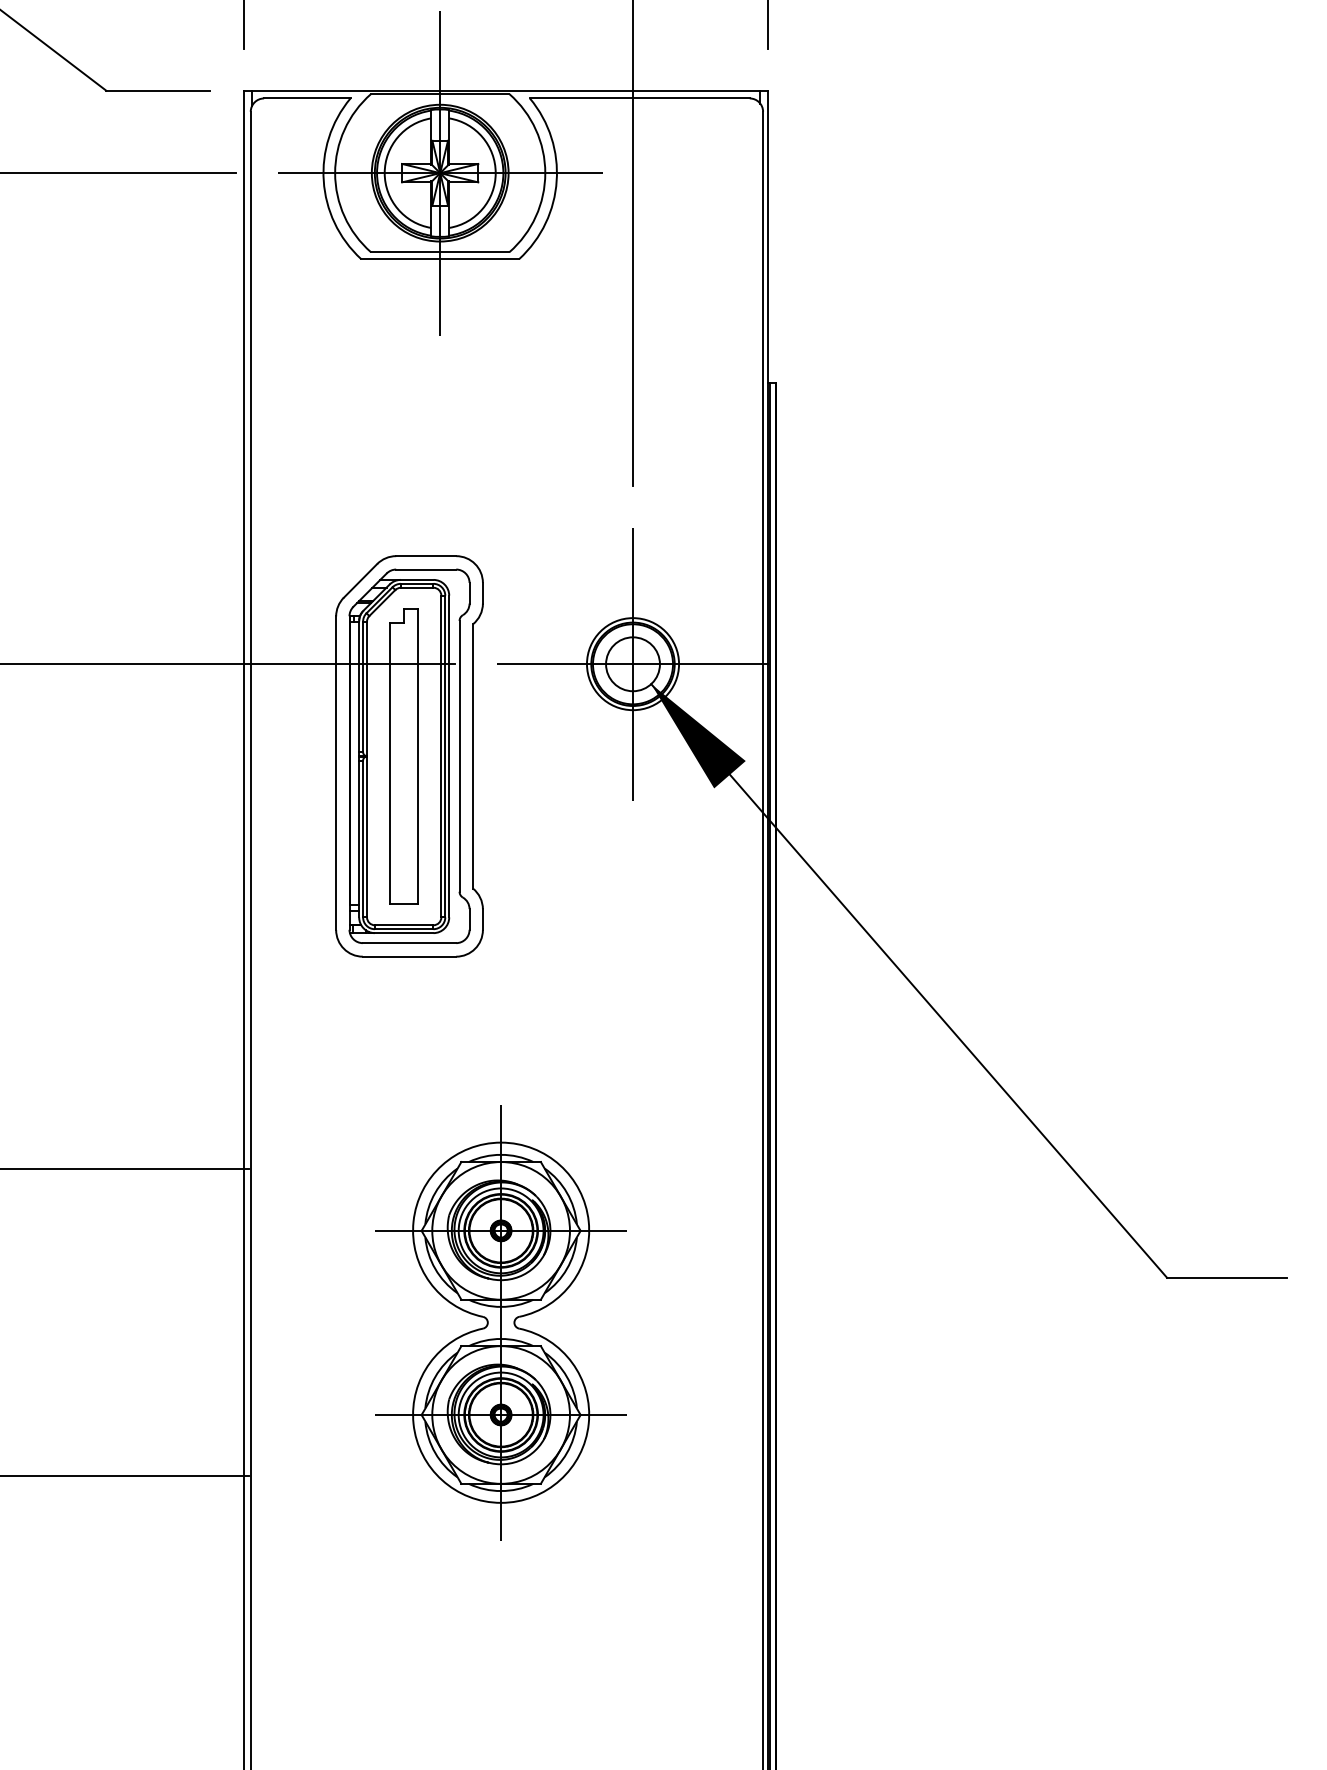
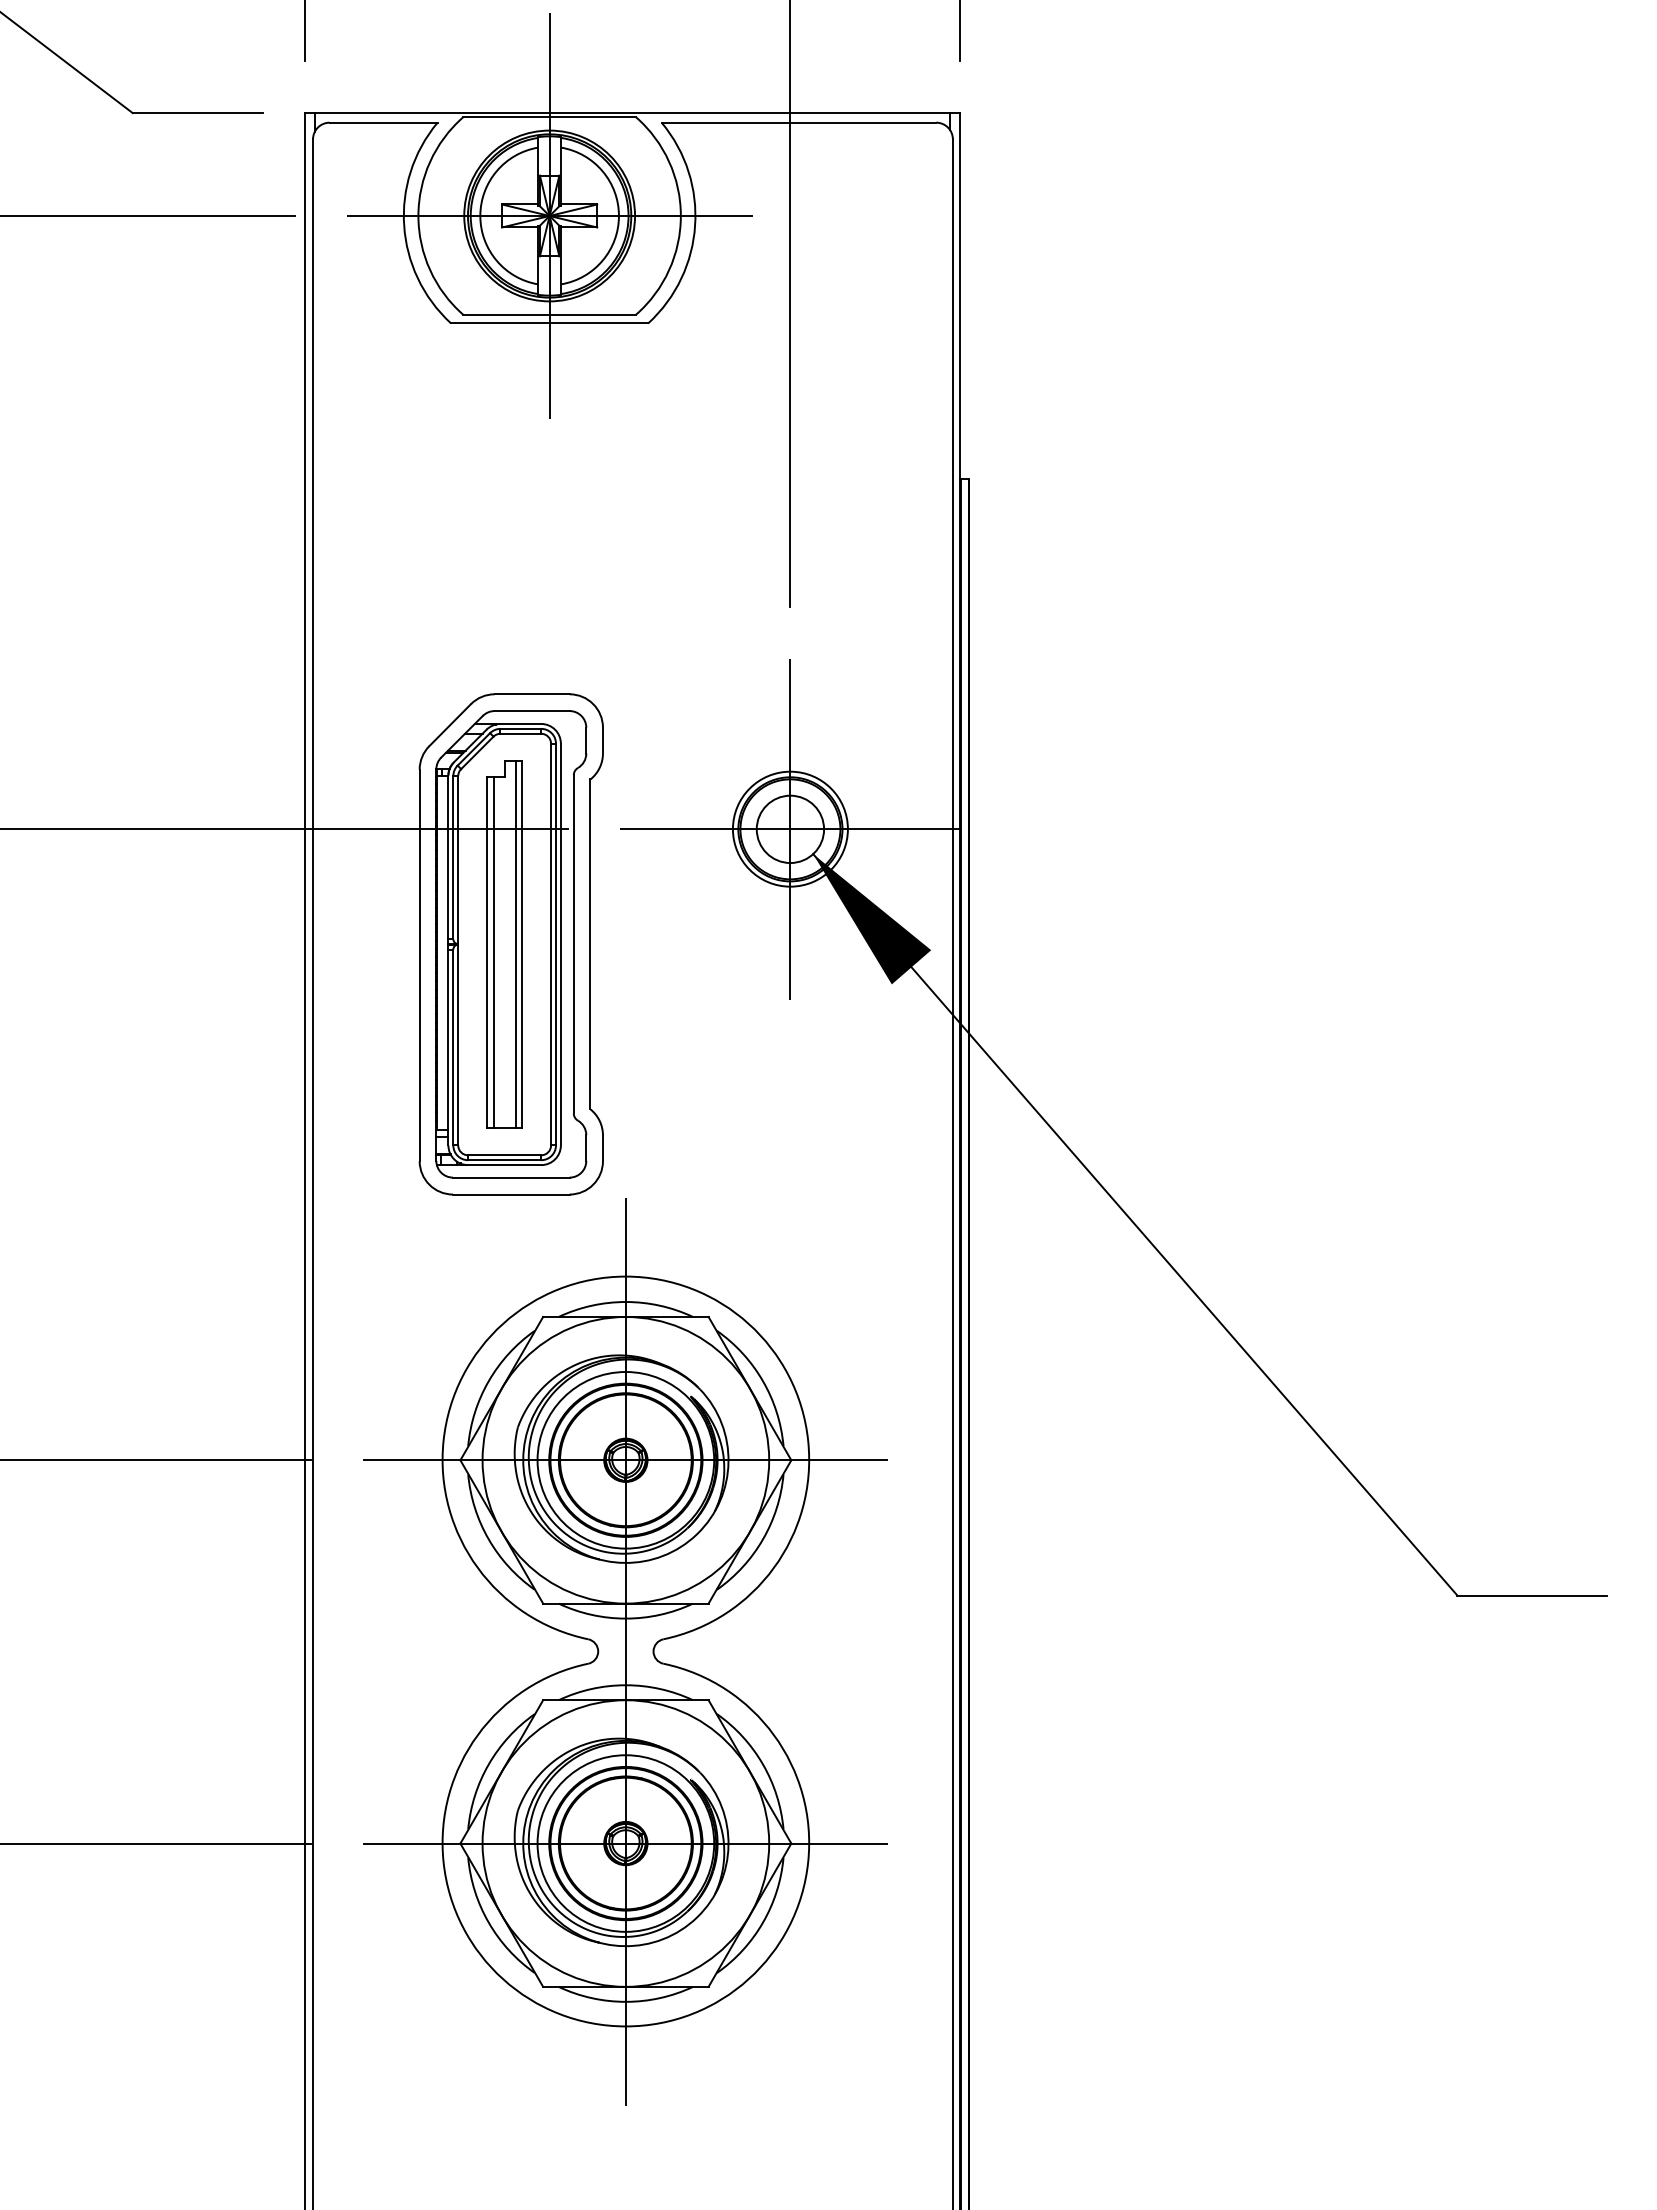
line: (412, 756) -> (515, 944), added
line: (395, 762) -> (493, 952), added
part: (500, 1322) -> (625, 1651), size x1.67

